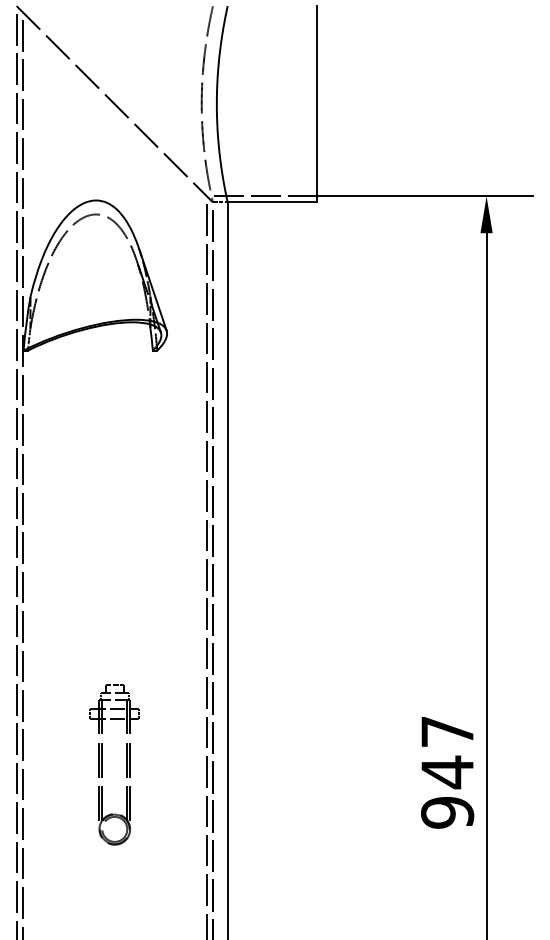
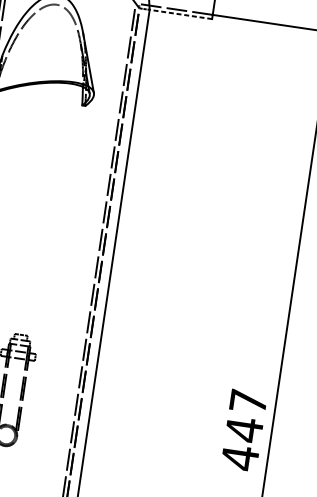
line: (272, 202) -> (180, 14), solid -> dashed
text: (447, 812) -> (240, 457), 947 -> 447

